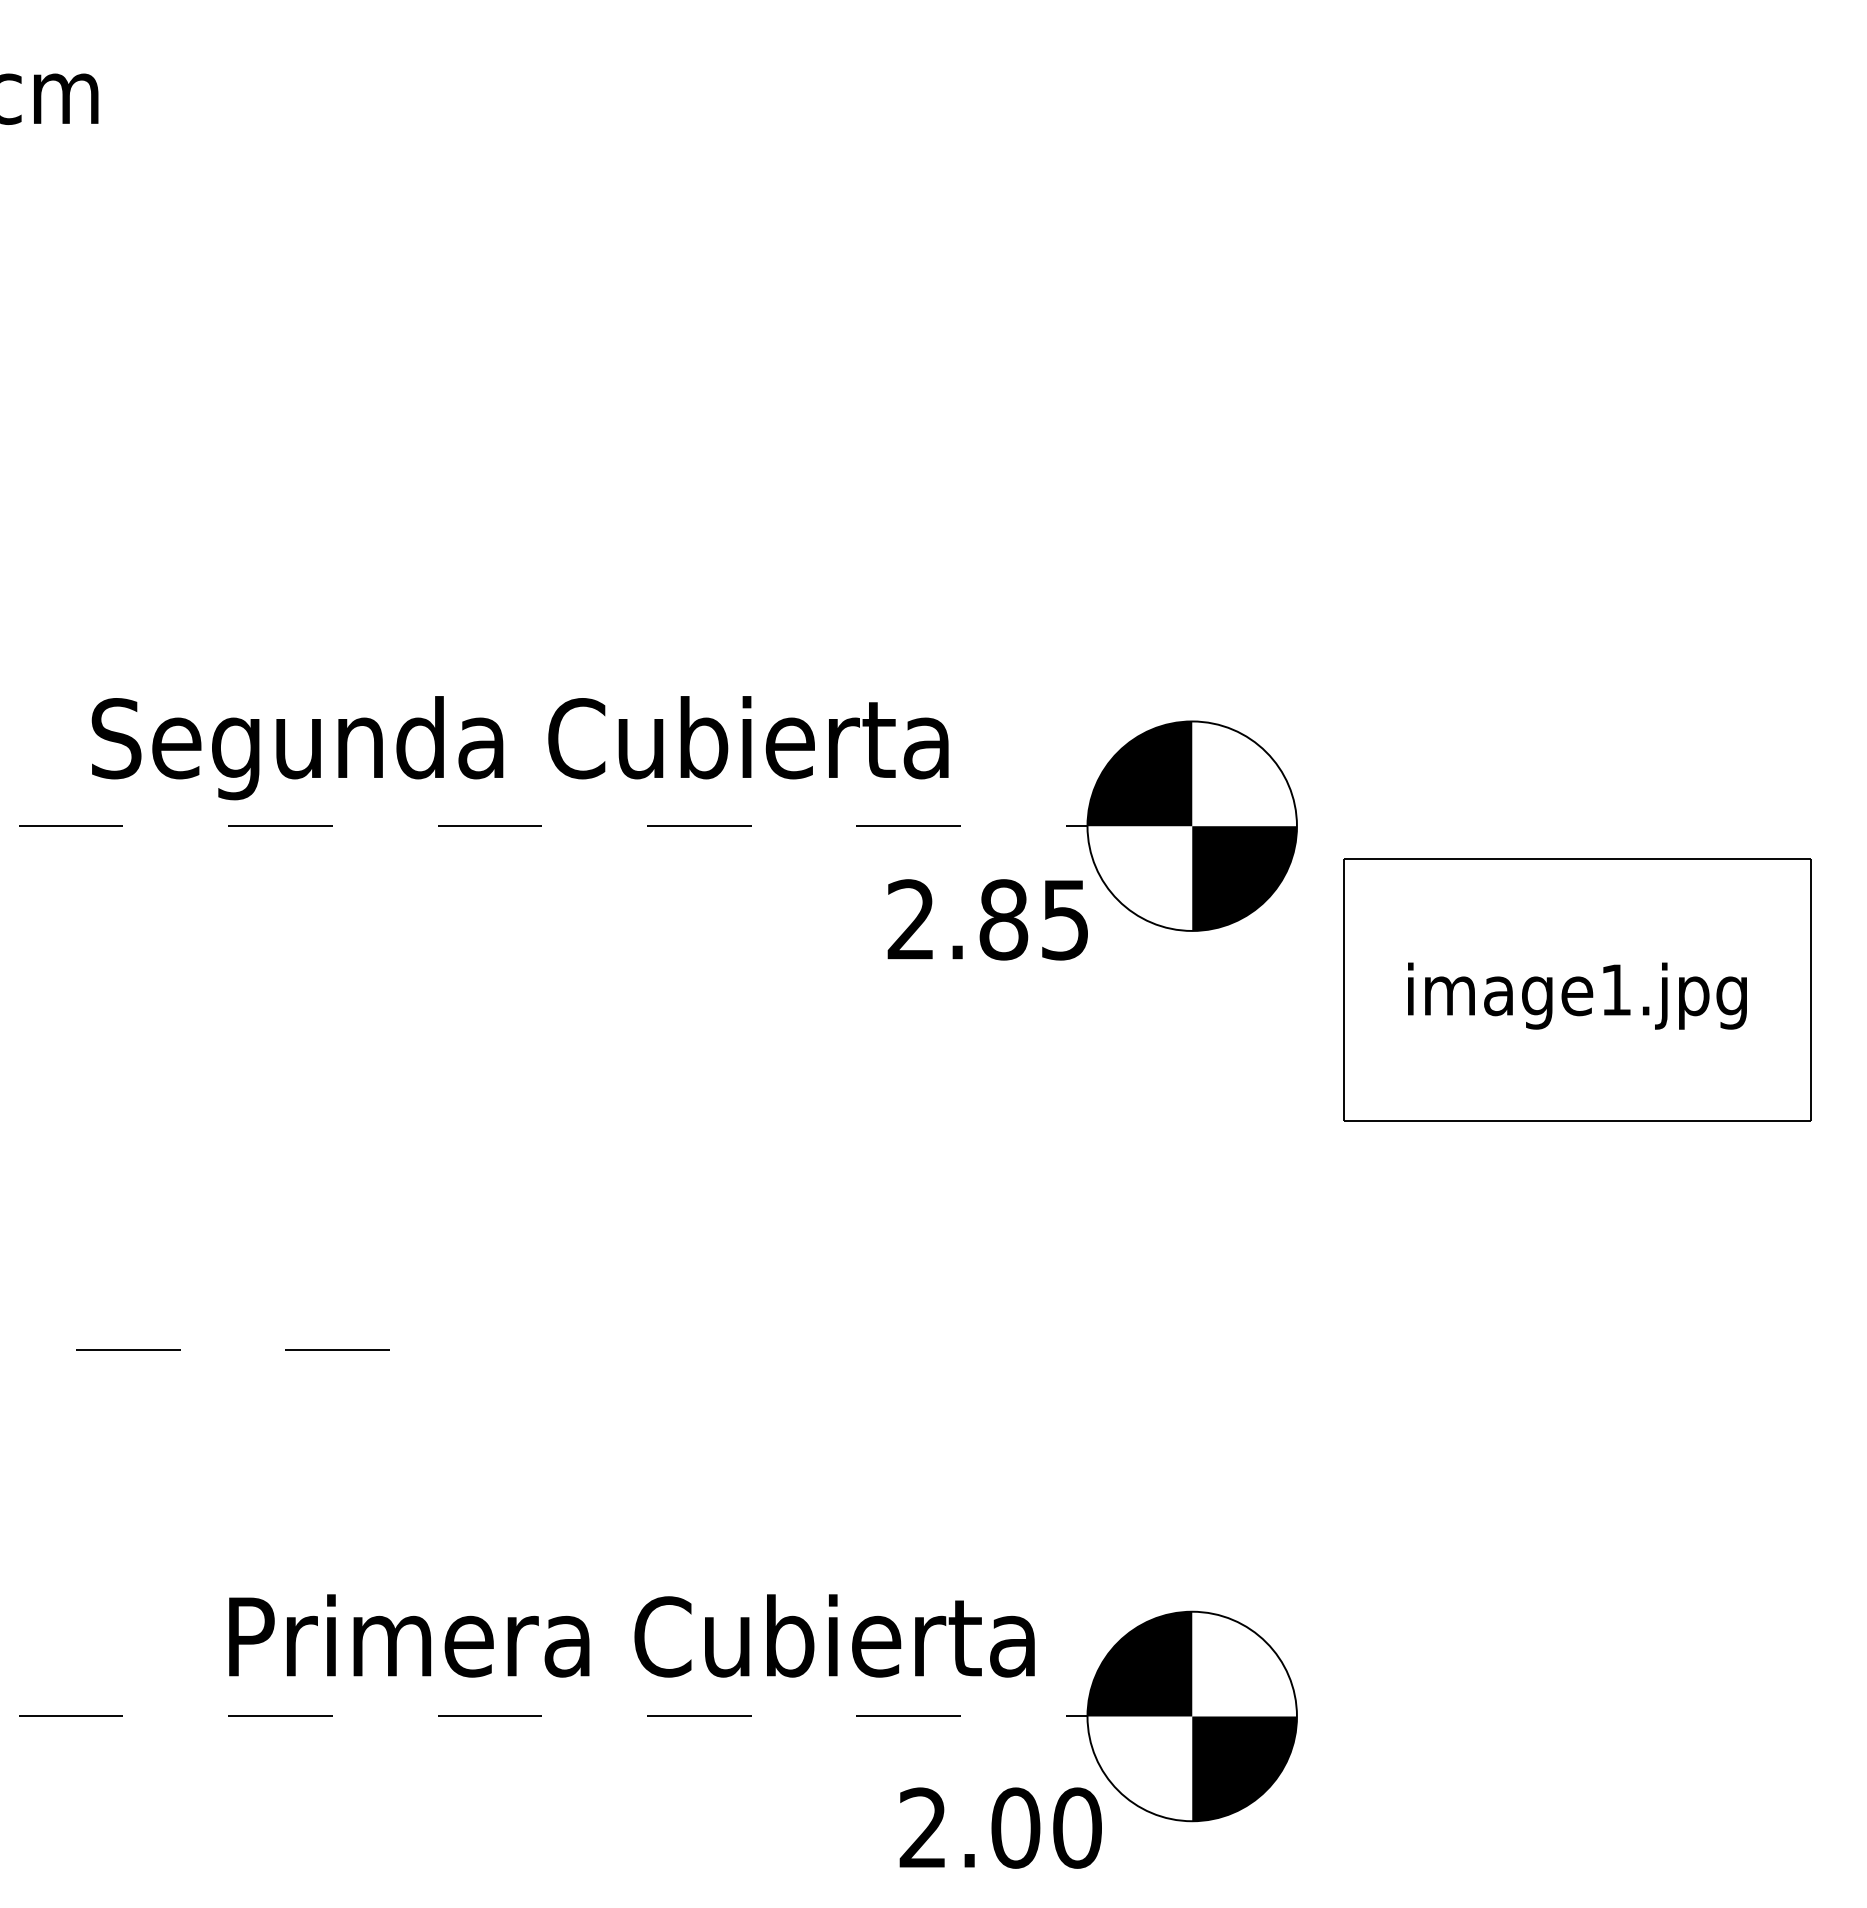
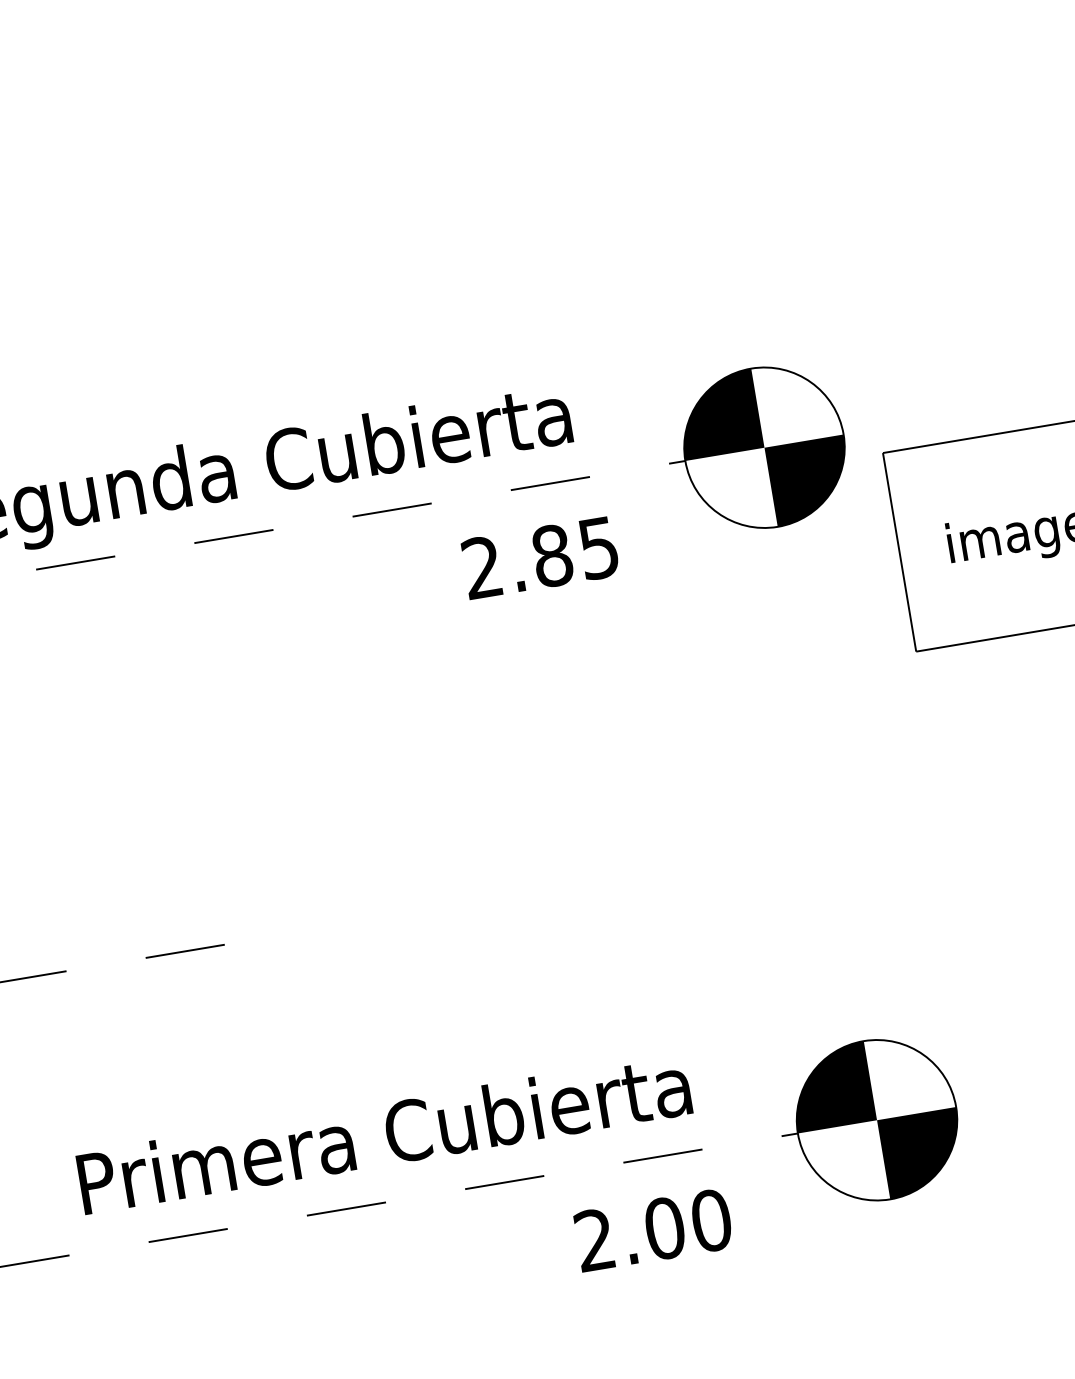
text: (987, 919) -> (540, 557), moved
text: (631, 1635) -> (384, 1133), moved
text: (1000, 1827) -> (653, 1229), moved

